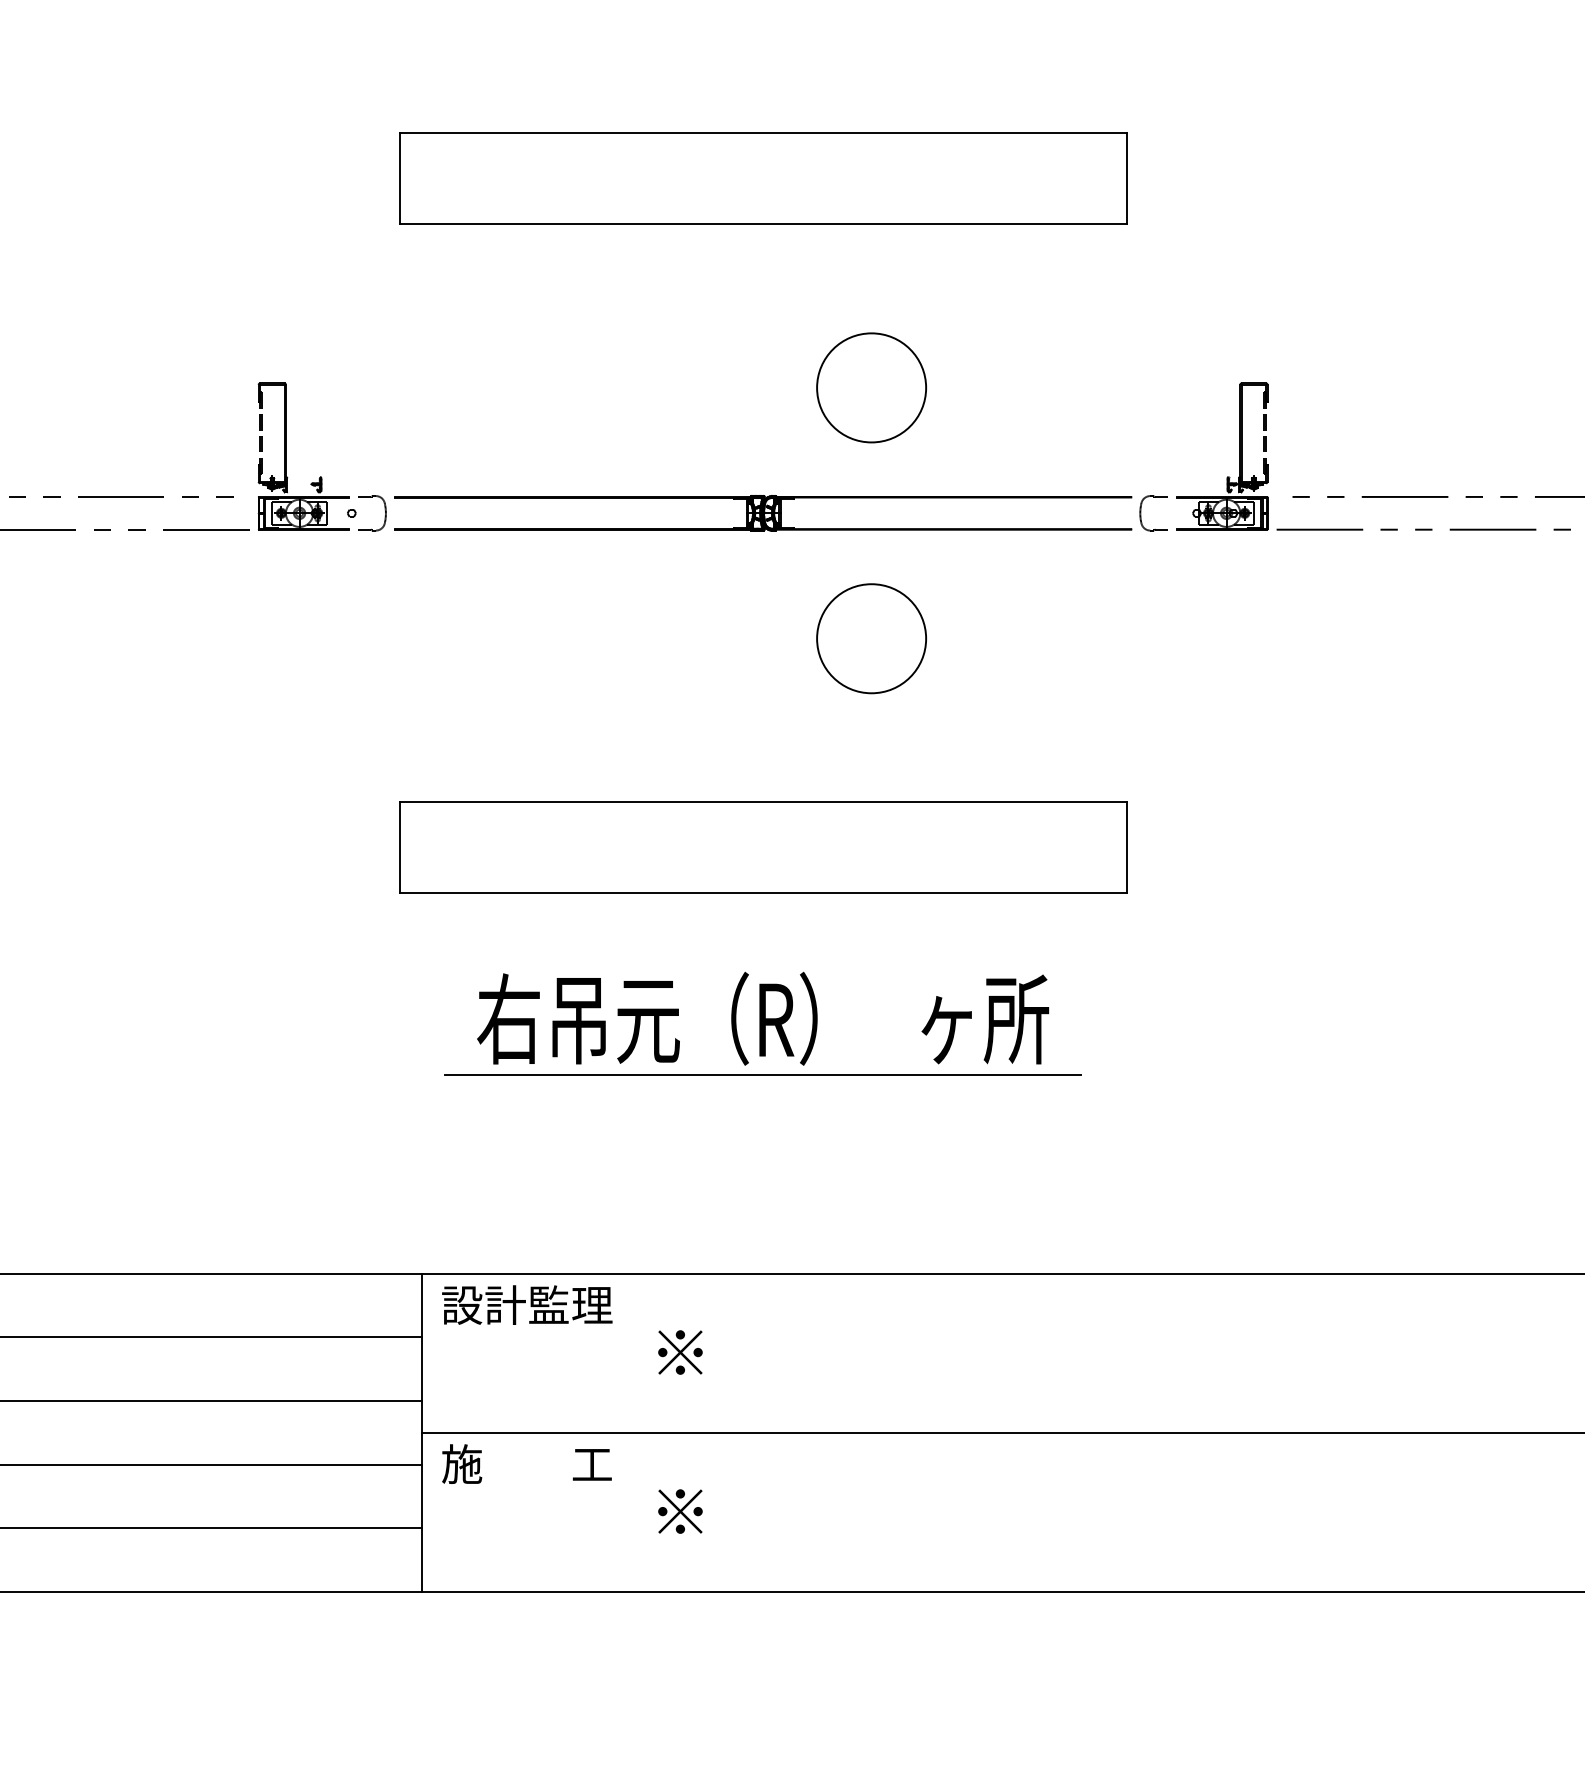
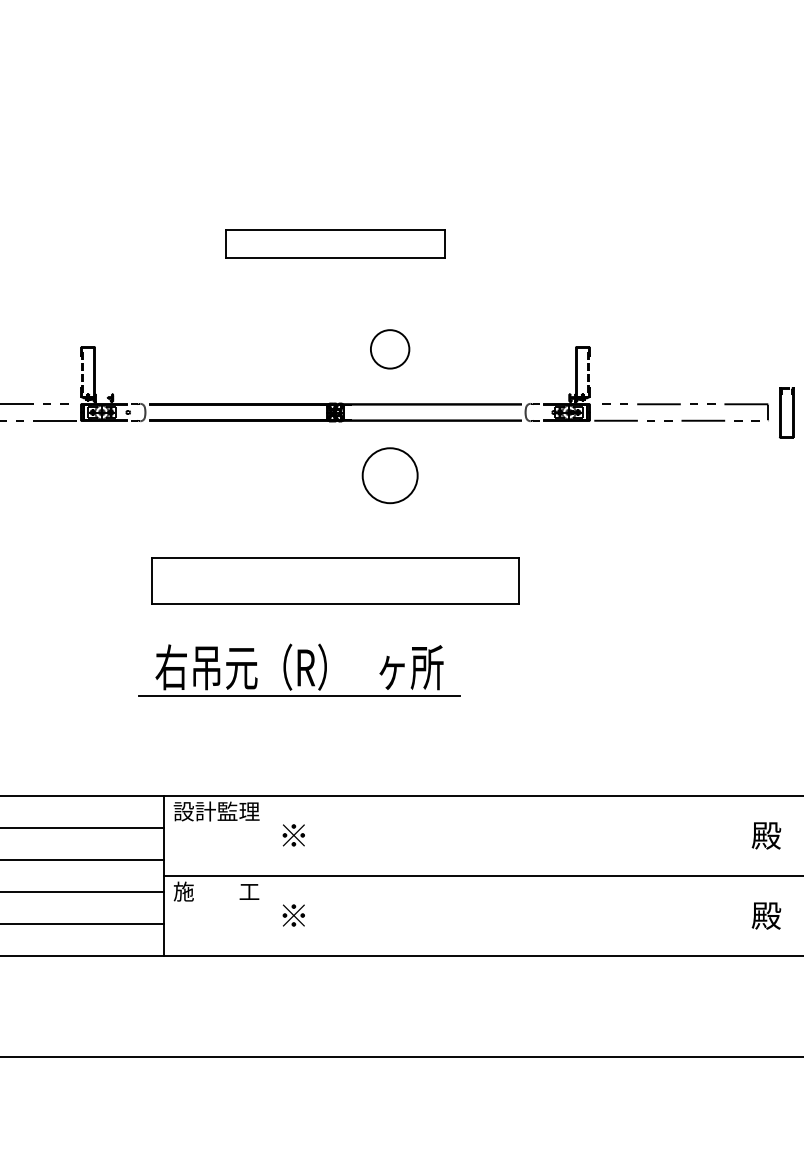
part: (763, 177) -> (335, 243), size x0.6
circle: (870, 388) -> (389, 349), size x0.7
part: (763, 1023) -> (299, 669), moved

